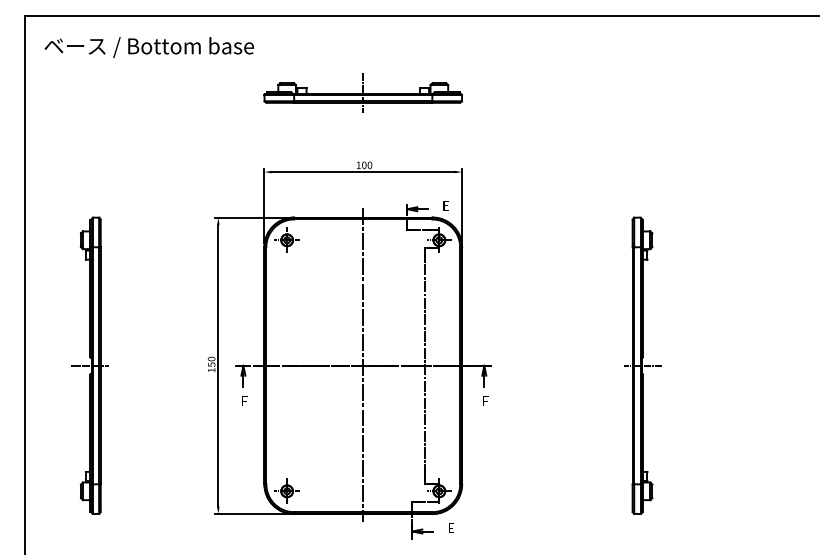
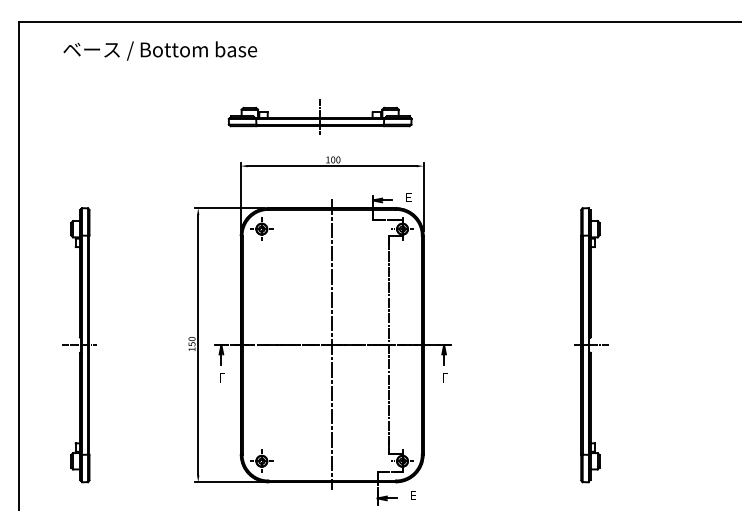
text: (148, 47) -> (159, 50), moved
part: (362, 92) -> (319, 116), moved

